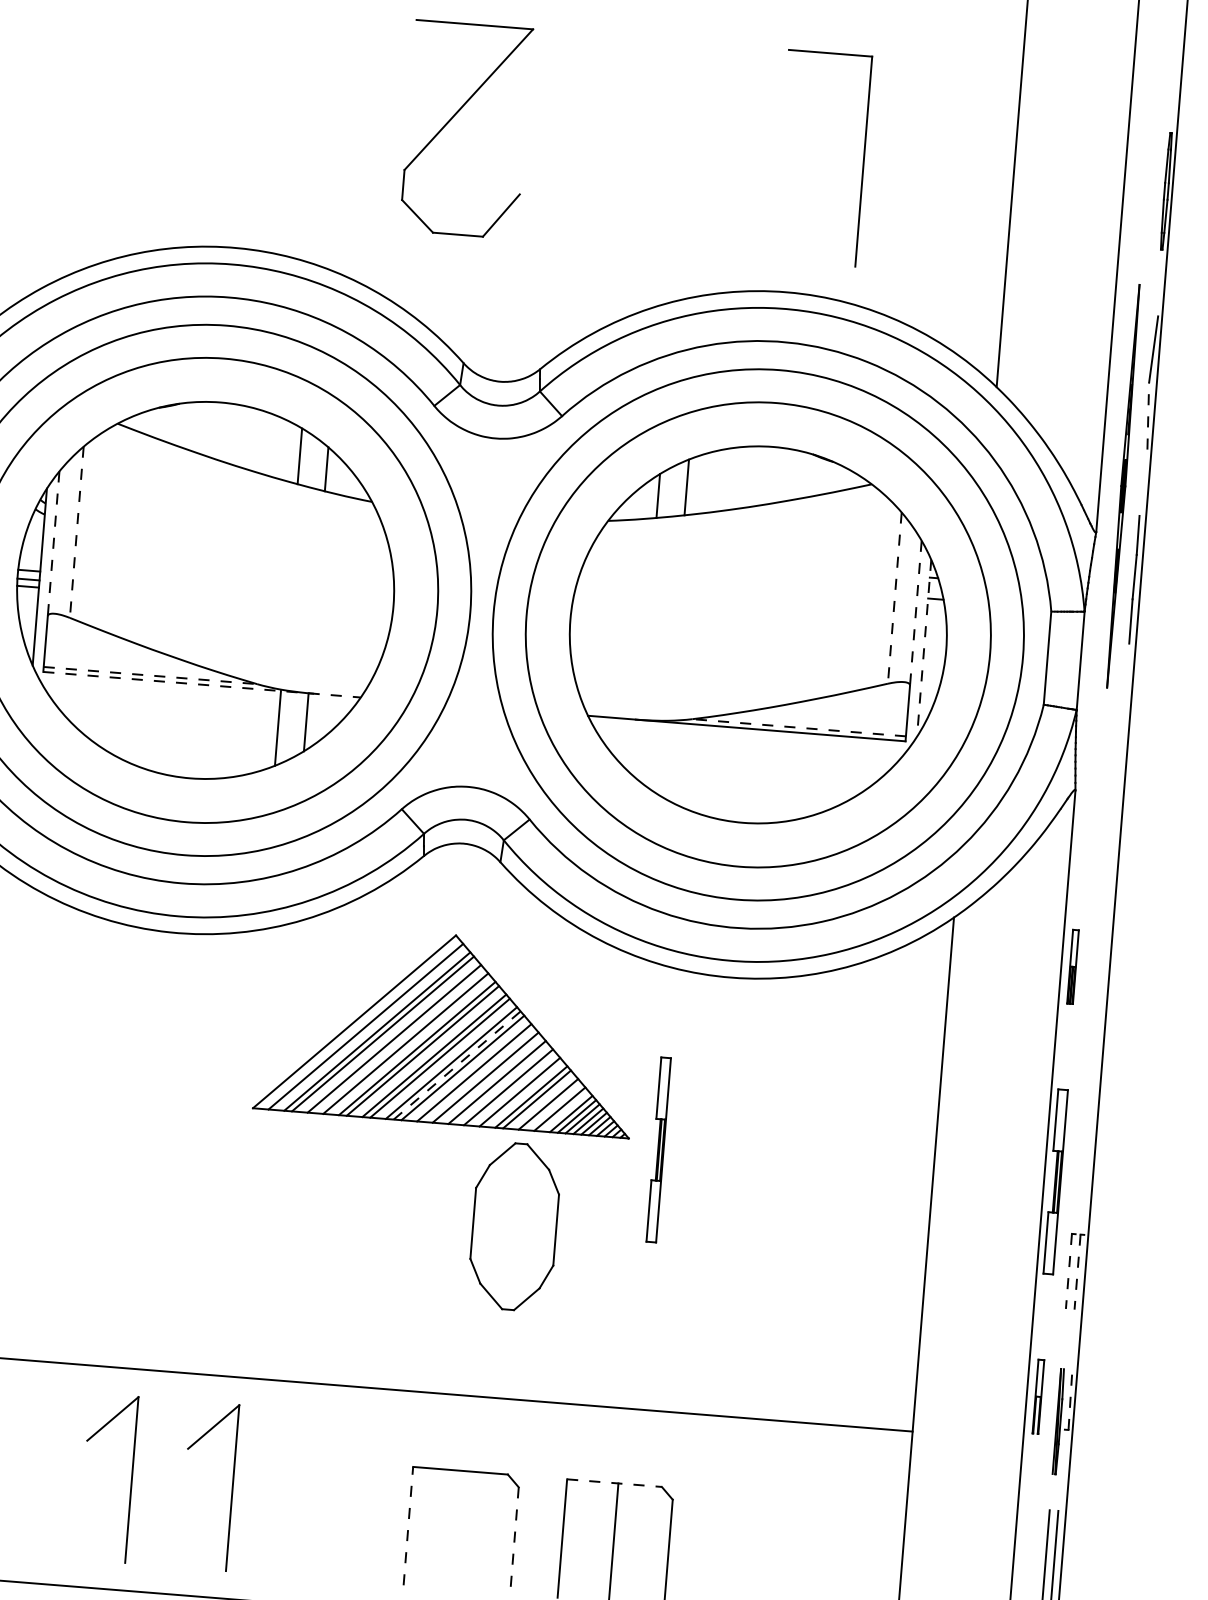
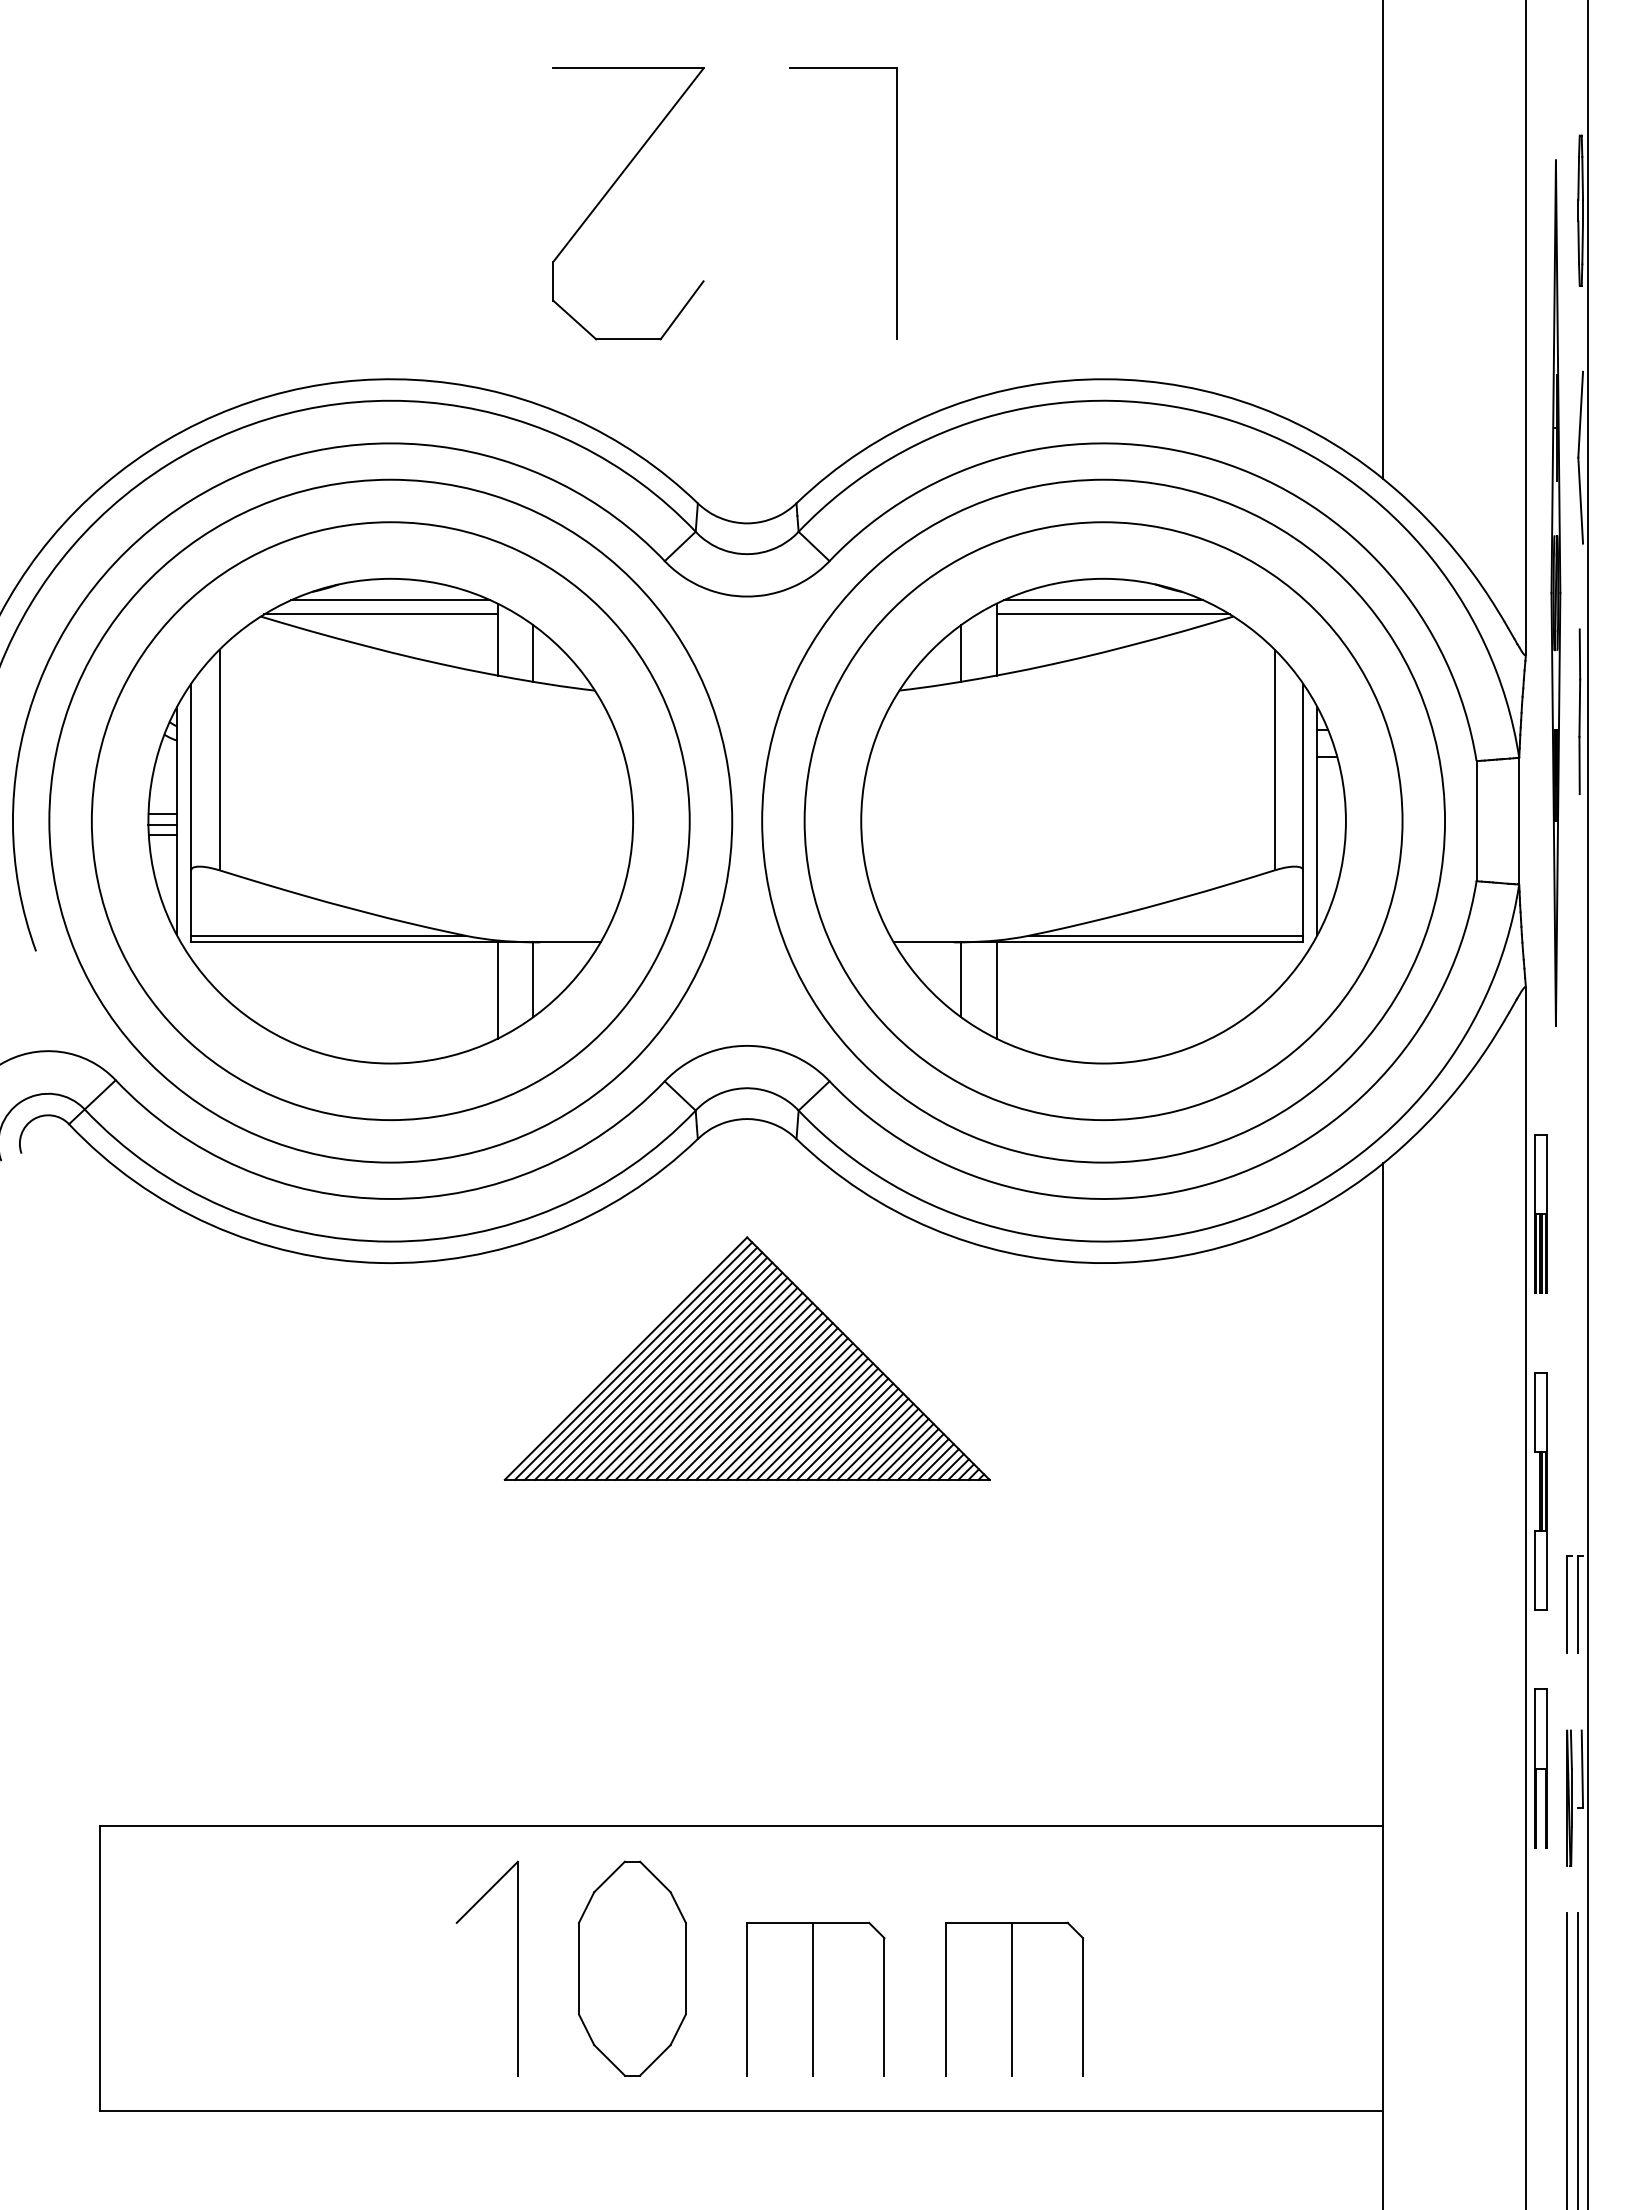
part: (452, 118) -> (609, 191), moved
part: (863, 161) -> (896, 203), moved
line: (1148, 416) -> (1580, 500), dashed -> solid
line: (219, 419) -> (390, 600), added
line: (210, 429) -> (380, 614), added
line: (772, 463) -> (1103, 600), added
line: (778, 475) -> (1113, 614), added
part: (1123, 485) -> (1555, 592), size x1.67
line: (76, 532) -> (219, 760), dashed -> solid
line: (53, 544) -> (191, 777), dashed -> solid
line: (894, 598) -> (1274, 760), dashed -> solid
line: (916, 613) -> (1303, 777), dashed -> solid
line: (924, 648) -> (1317, 821), dashed -> solid
line: (150, 675) -> (328, 935), dashed -> solid
line: (201, 684) -> (395, 942), dashed -> solid
line: (799, 727) -> (1165, 935), dashed -> solid
line: (638, 748) -> (961, 979), added
line: (664, 759) -> (996, 990), added
part: (1072, 966) -> (1540, 1213), size x1.67
line: (360, 1023) -> (633, 1360), added
line: (371, 1028) -> (648, 1365), added
line: (388, 1036) -> (671, 1373), added
line: (400, 1041) -> (686, 1378), added
line: (411, 1045) -> (701, 1383), added
line: (428, 1053) -> (723, 1391), added
line: (445, 1060) -> (746, 1398), added
line: (457, 1065) -> (762, 1403), dashed -> solid
line: (468, 1069) -> (776, 1408), added
line: (480, 1074) -> (792, 1413), added
line: (491, 1079) -> (807, 1418), added
line: (502, 1084) -> (822, 1423), added
line: (514, 1089) -> (837, 1428), added
line: (525, 1094) -> (852, 1433), added
line: (542, 1101) -> (875, 1441), added
line: (554, 1106) -> (890, 1446), added
line: (565, 1111) -> (905, 1451), added
part: (658, 1149) -> (1028, 1491), removed
part: (514, 1226) -> (632, 1968), moved
line: (1069, 1272) -> (1567, 1605), dashed -> solid
line: (1077, 1272) -> (1578, 1605), dashed -> solid
part: (1038, 1396) -> (1540, 1768), size x1.67
line: (1070, 1400) -> (1582, 1769), dashed -> solid
part: (131, 1479) -> (387, 1968), removed
line: (615, 1482) -> (1007, 1922), dashed -> solid
line: (408, 1525) -> (747, 1998), dashed -> solid
line: (459, 1529) -> (813, 1998), added
line: (514, 1540) -> (884, 2006), dashed -> solid

